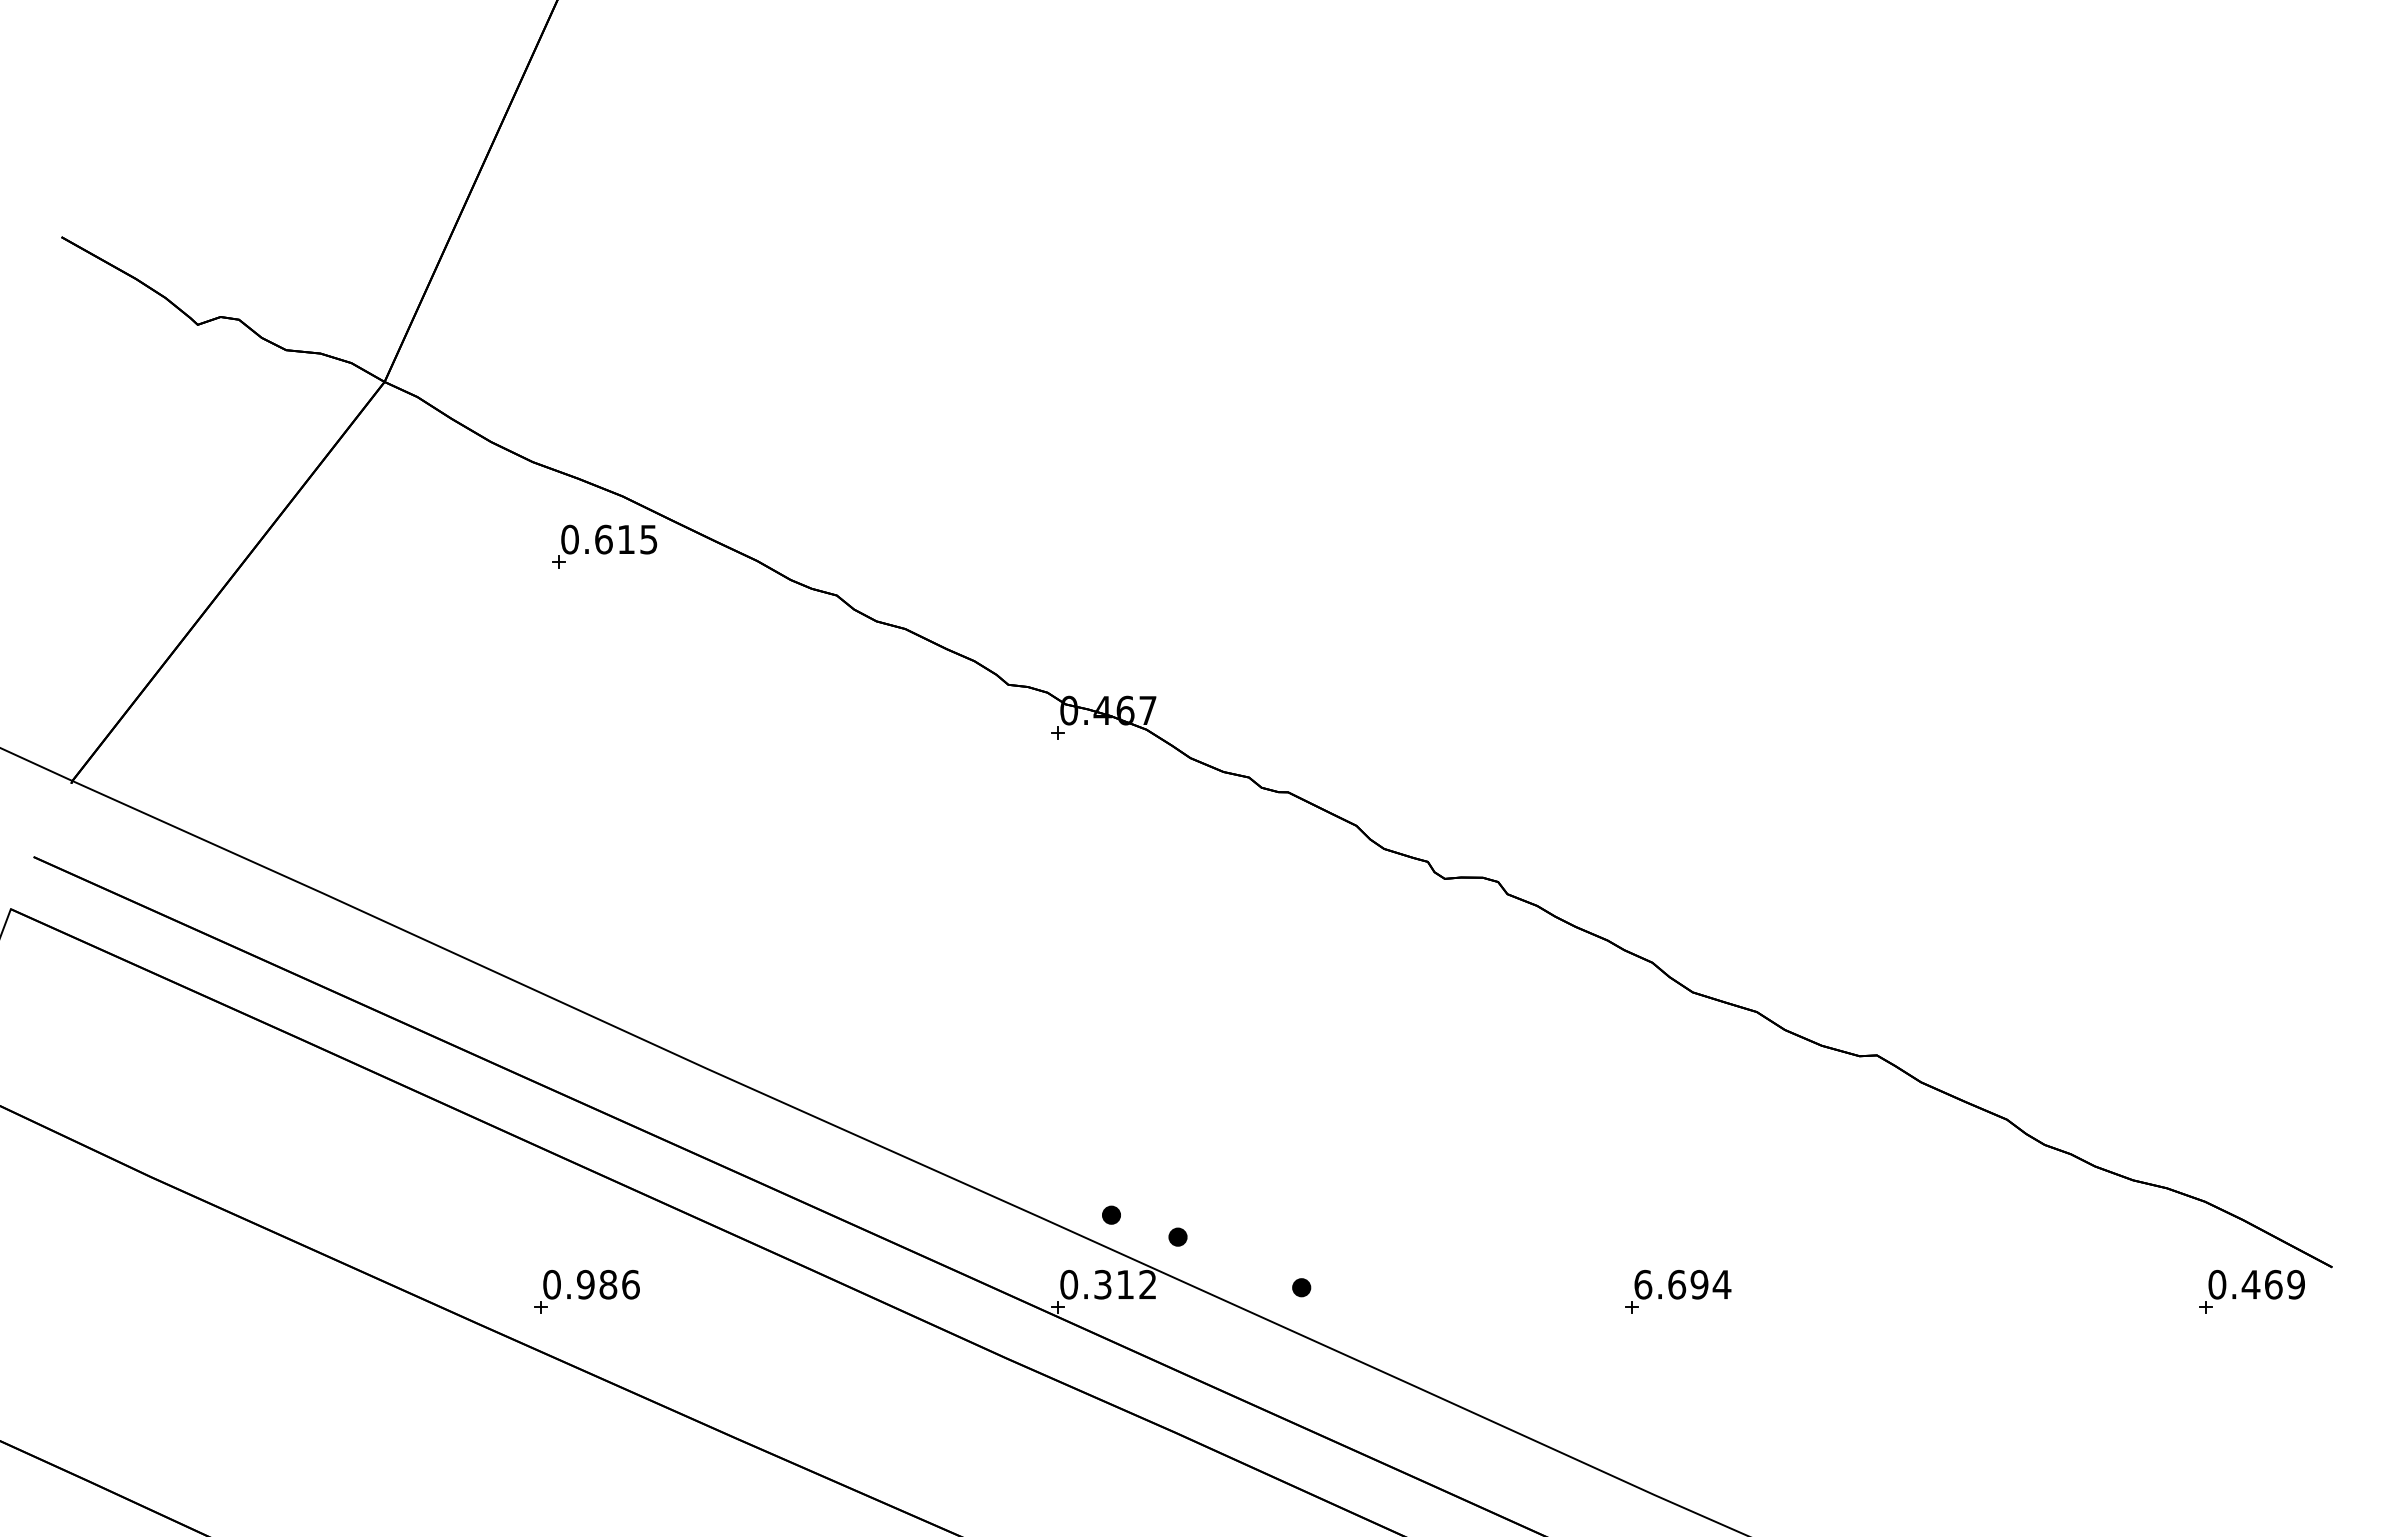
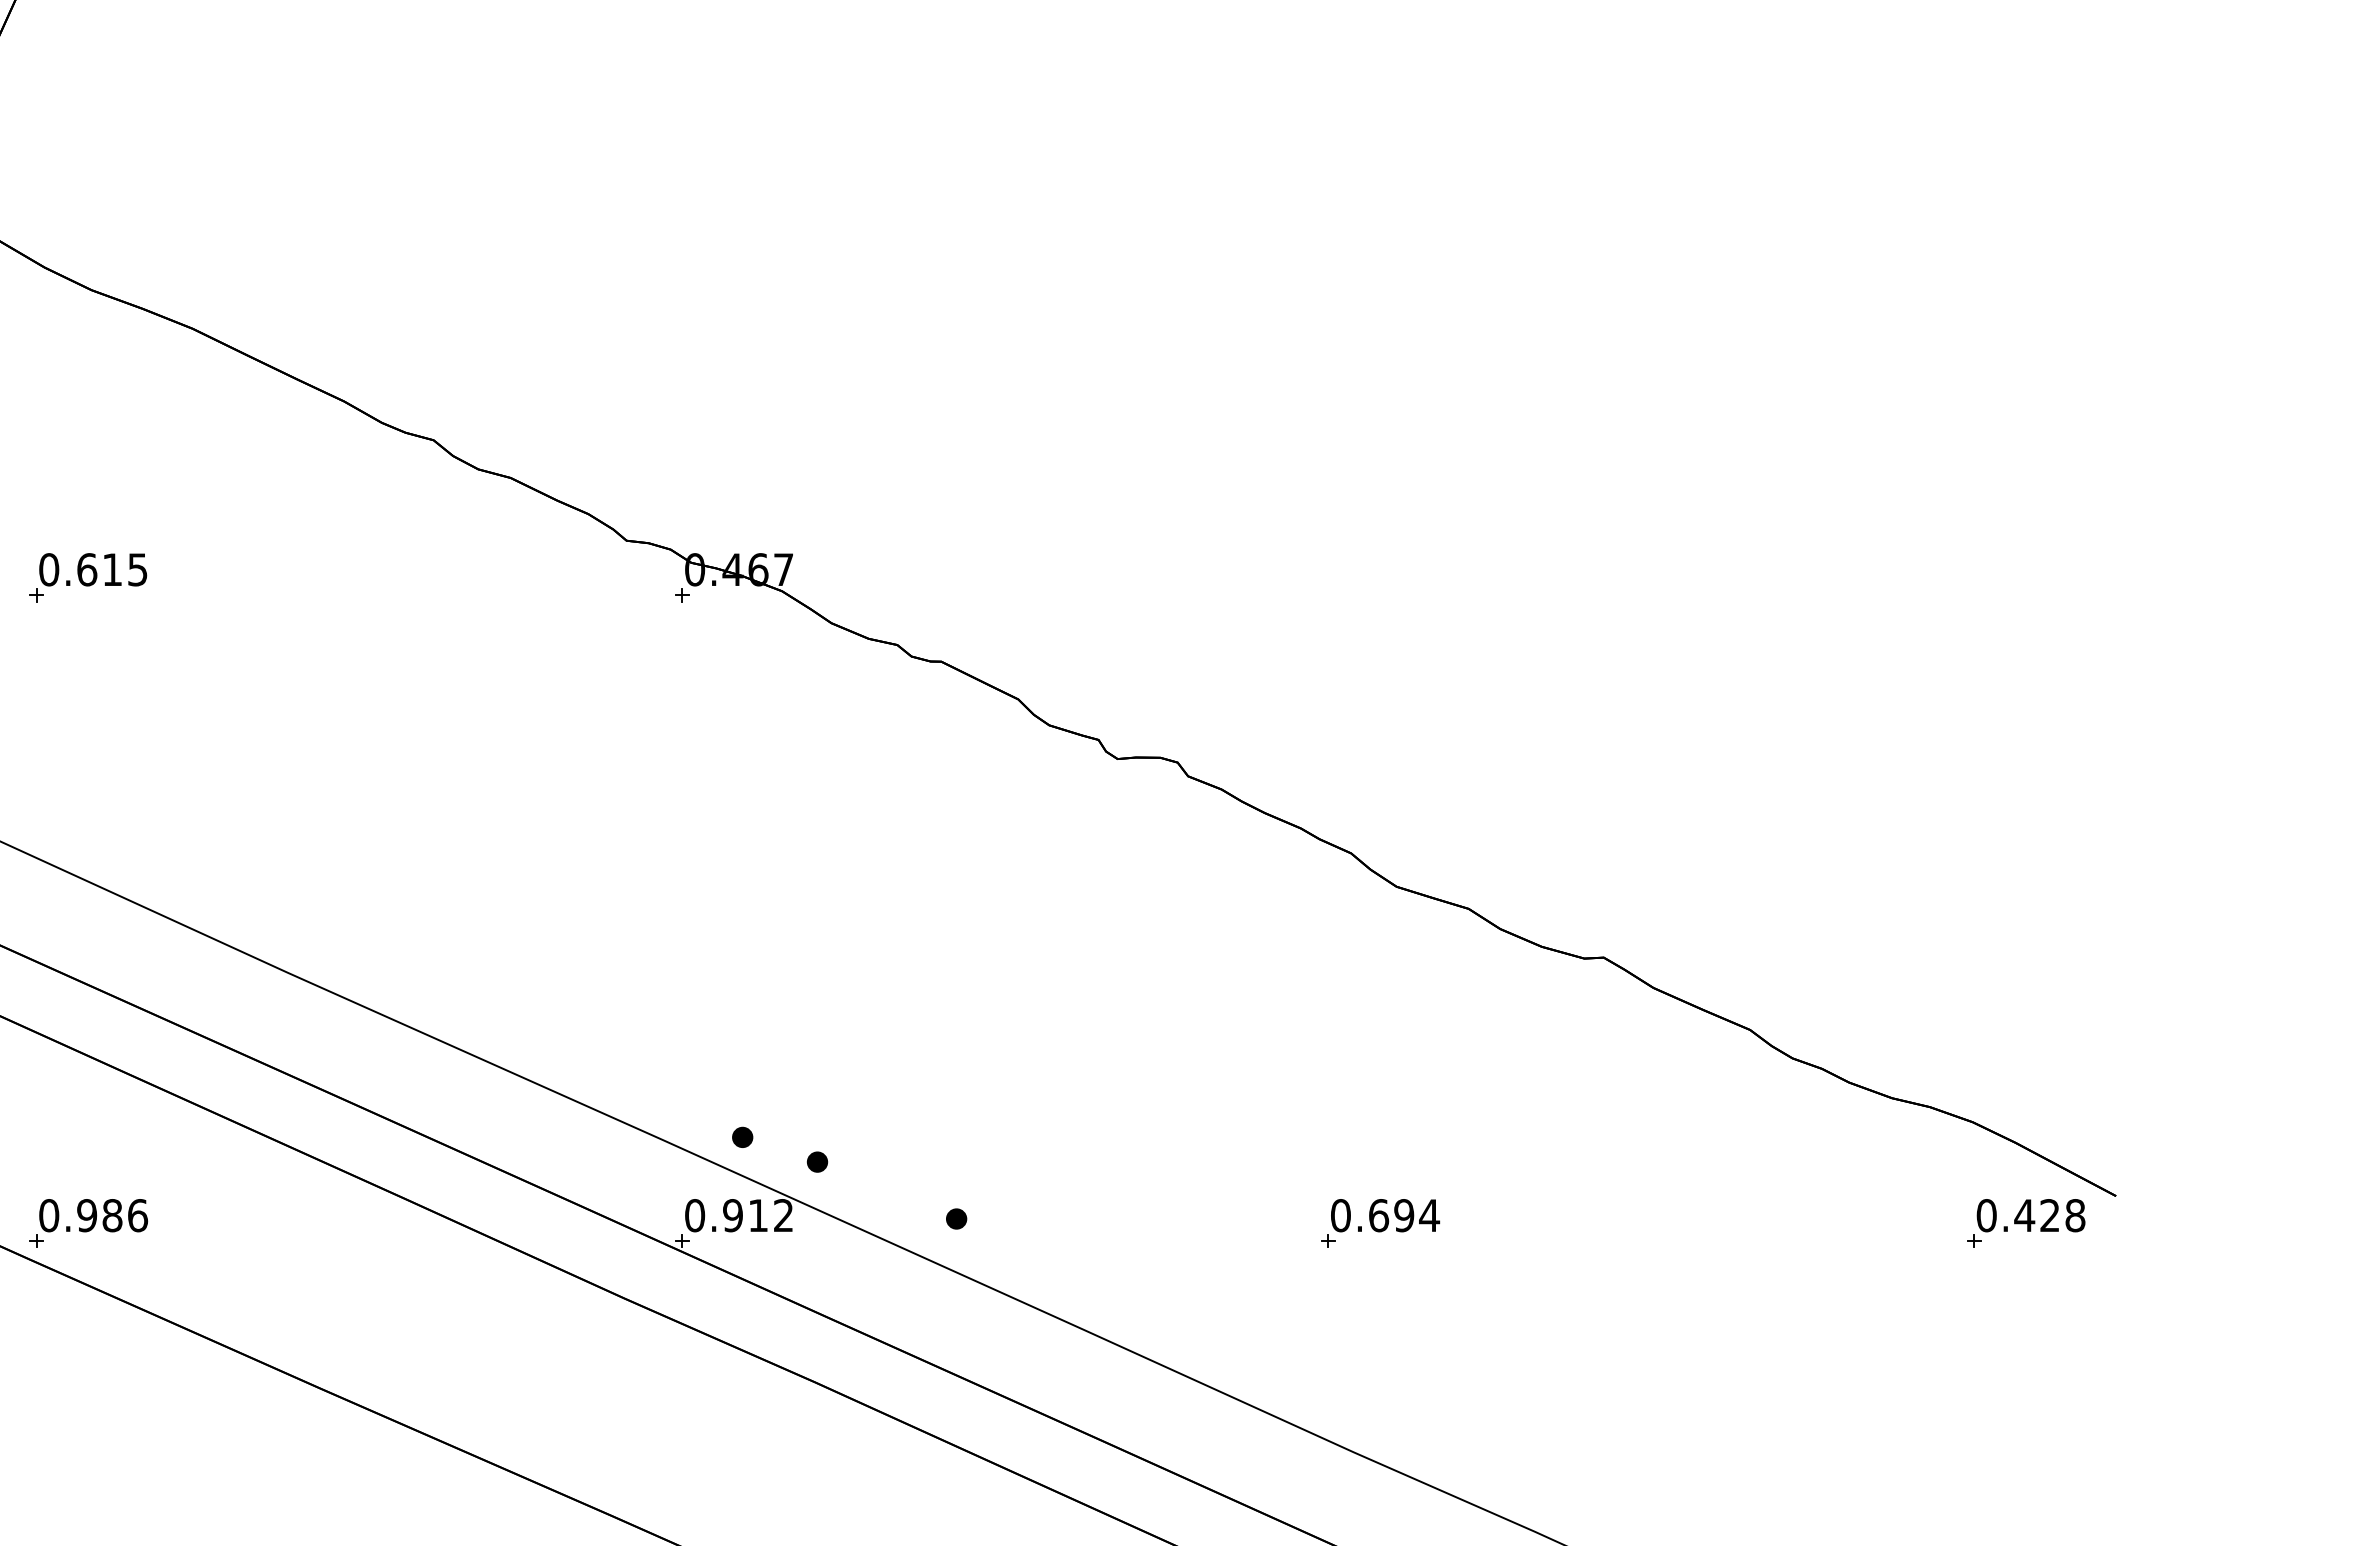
part: (604, 546) -> (87, 577), moved
text: (1102, 1284) -> (732, 1215), 0.312 -> 0.912
text: (1643, 1284) -> (1341, 1215), 6.694 -> 0.694
text: (2285, 1284) -> (2063, 1215), 0.469 -> 0.428
part: (586, 1291) -> (87, 1223), moved

